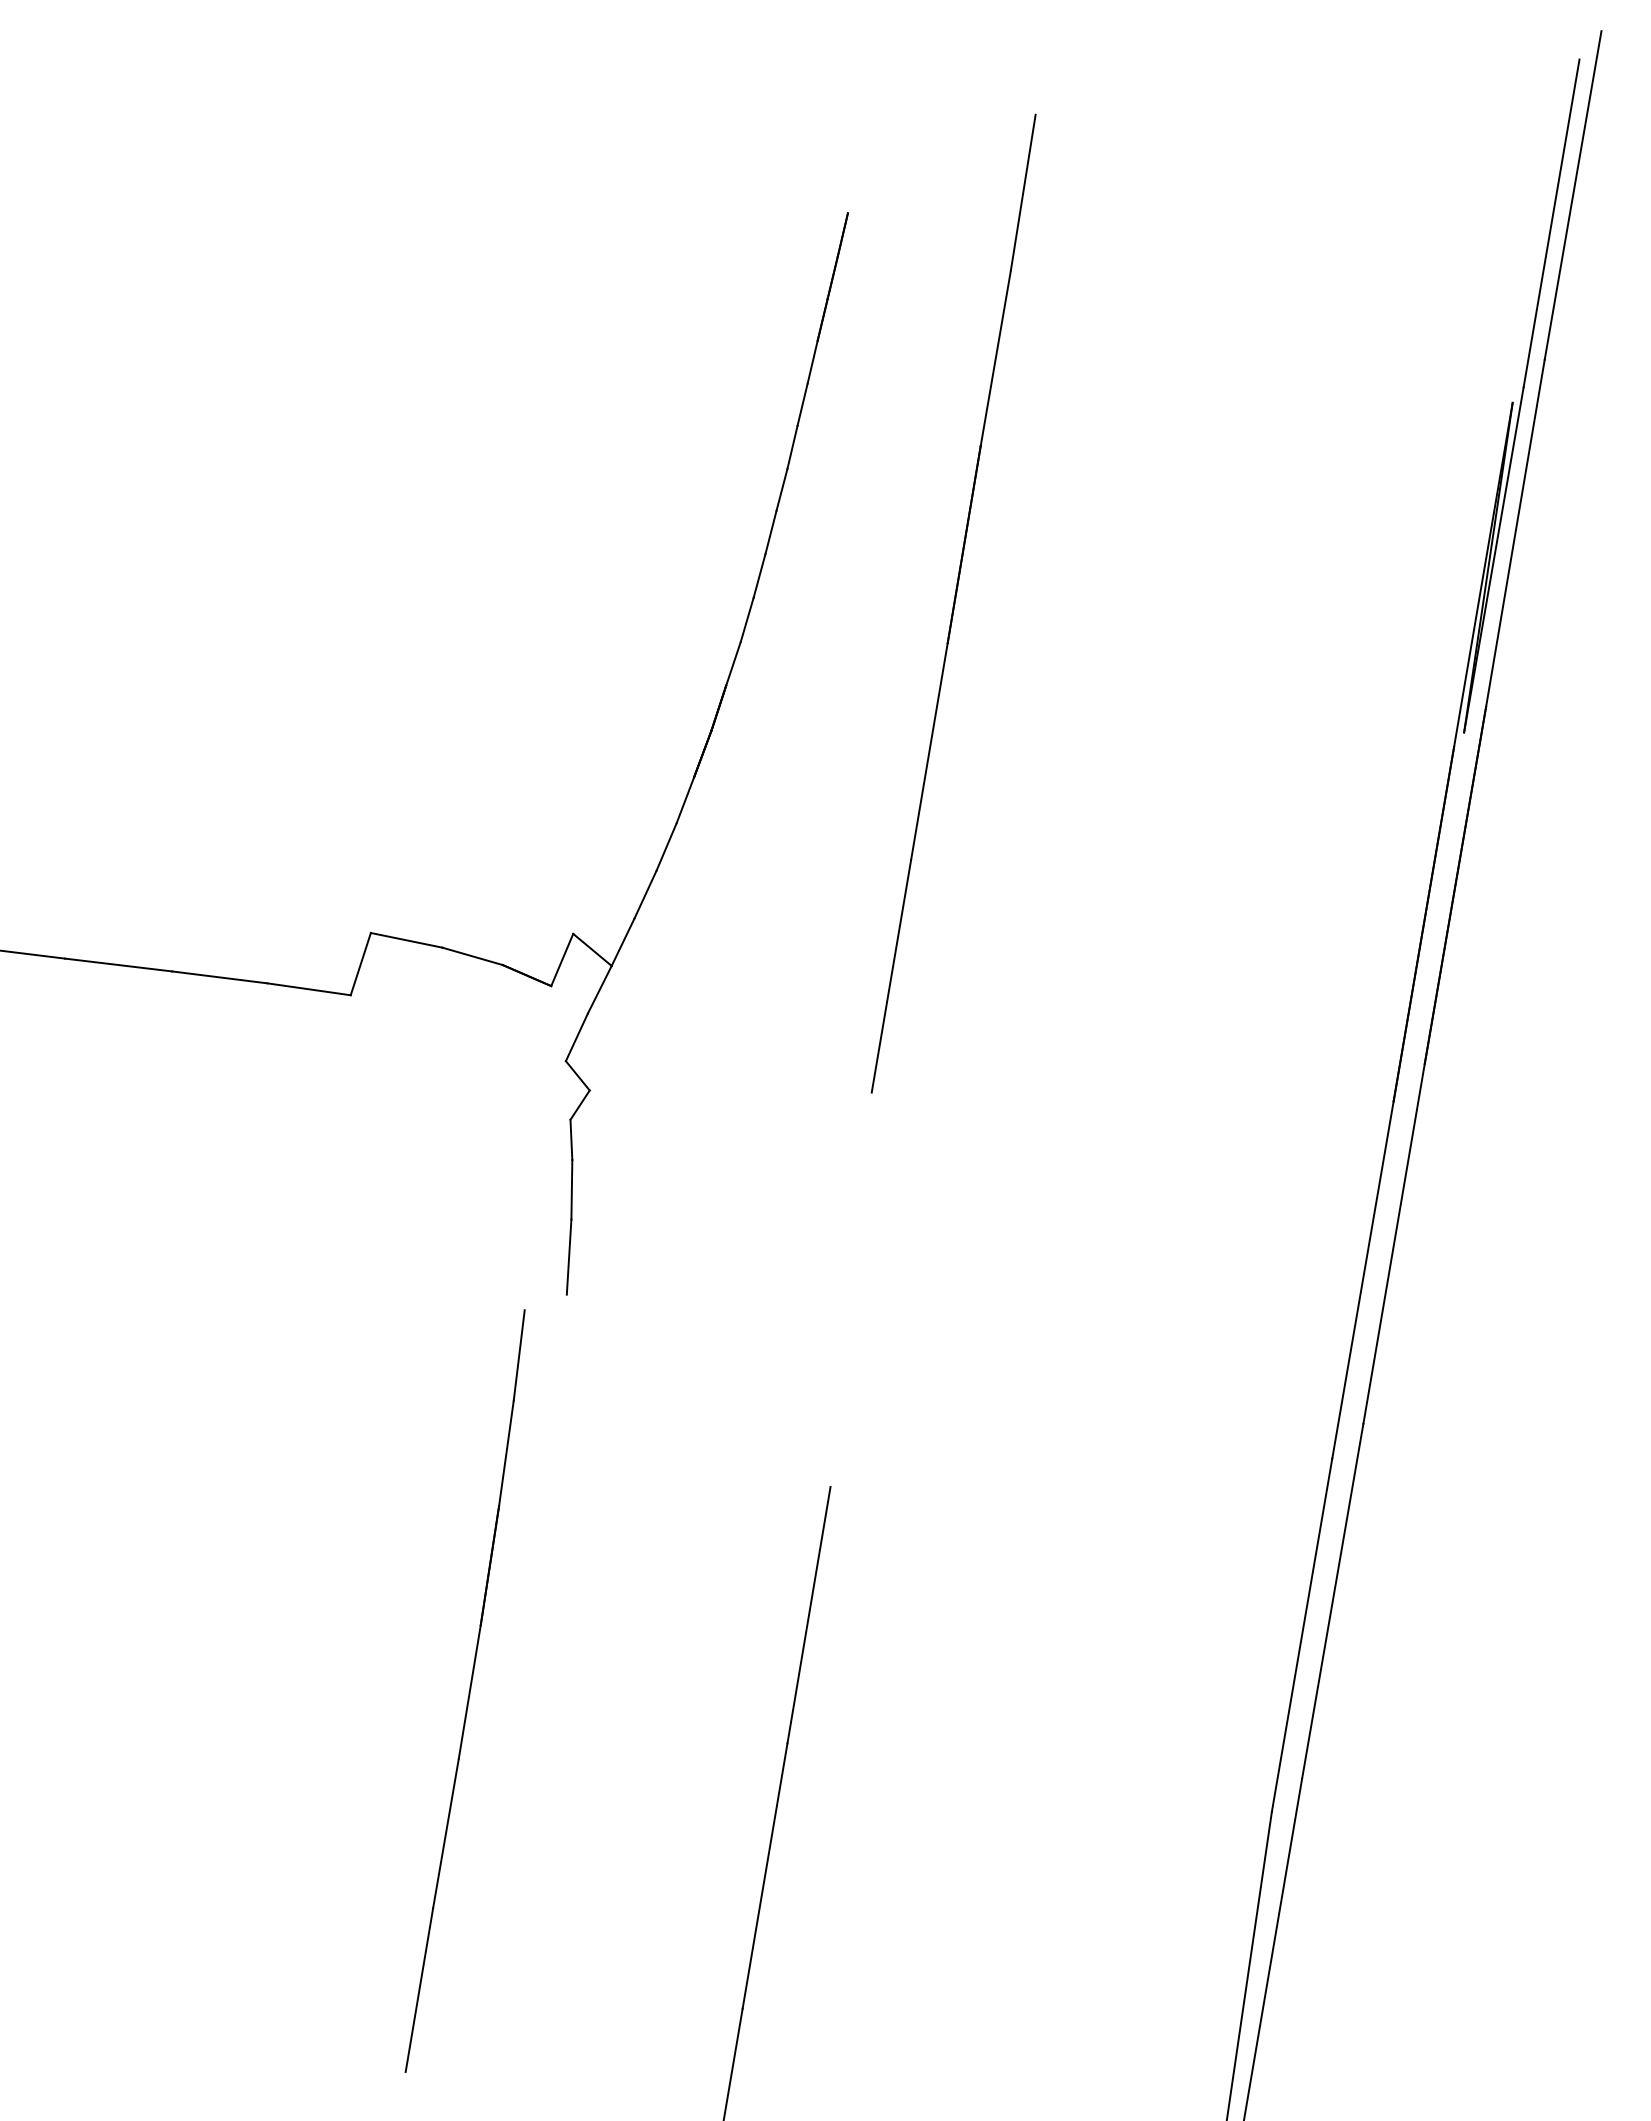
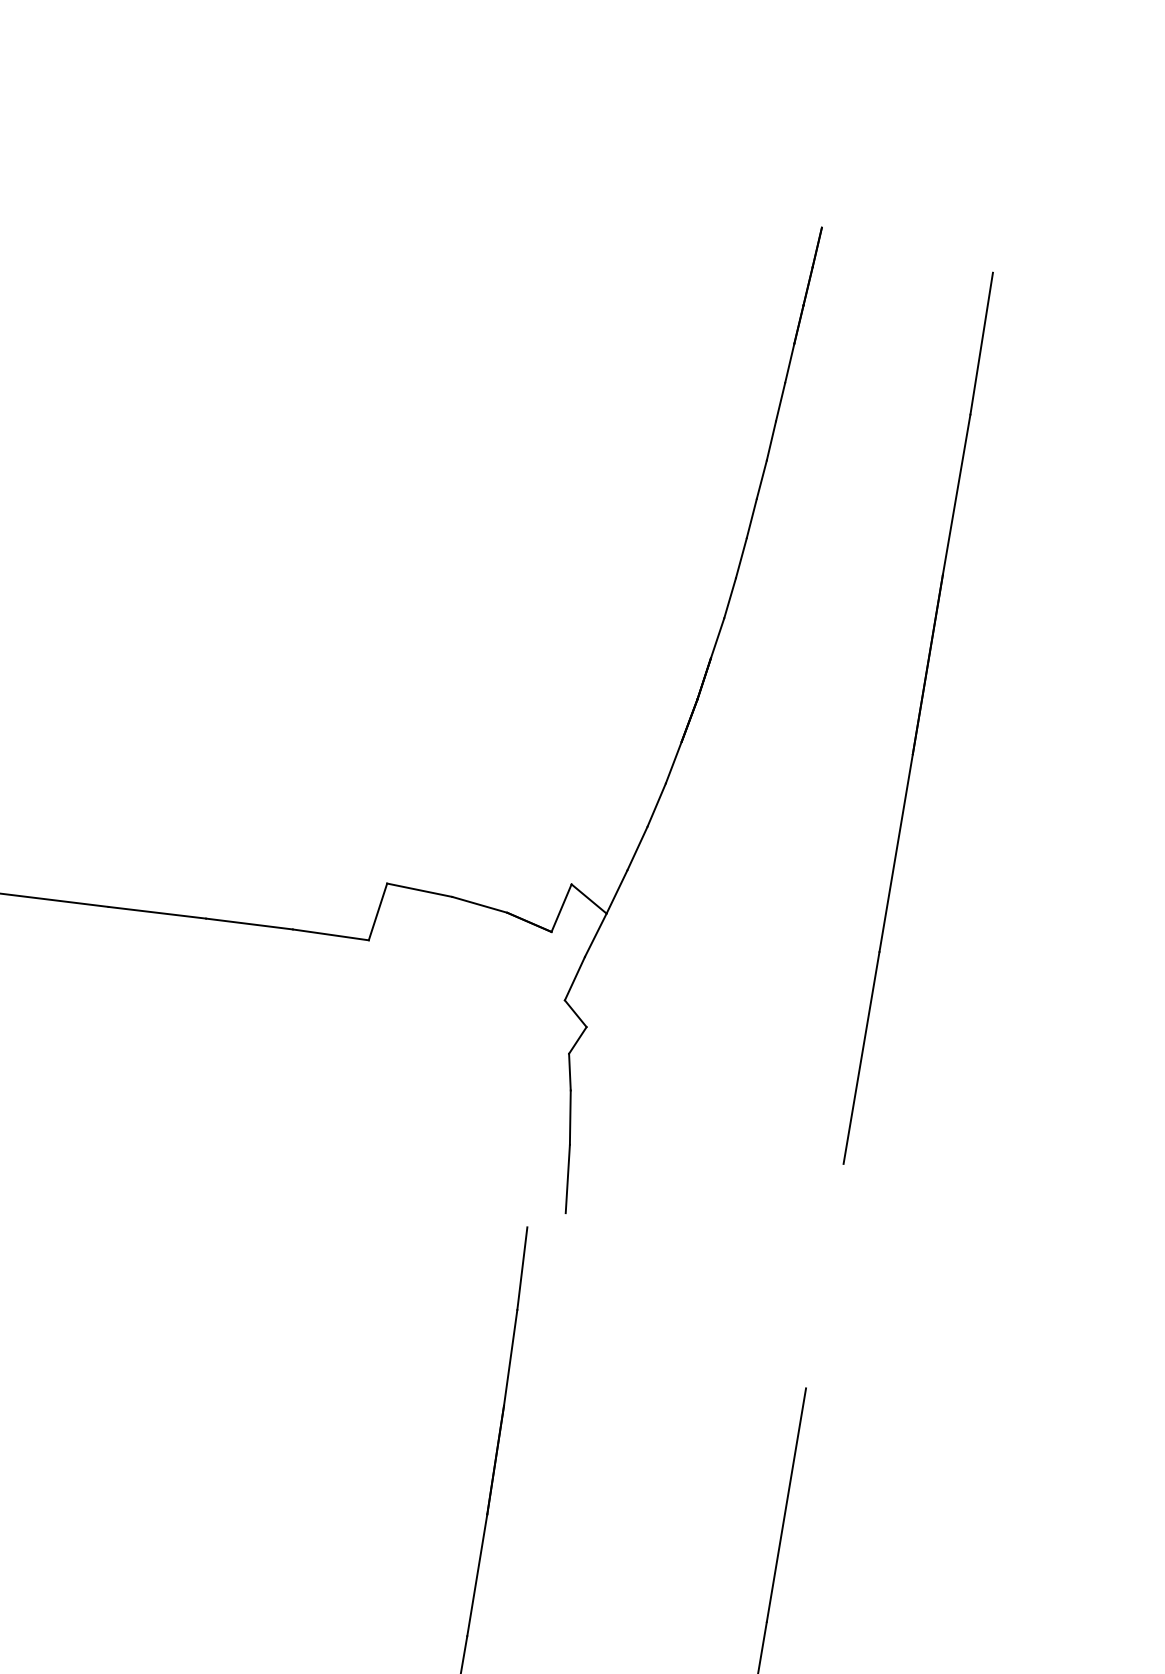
part: (953, 603) -> (918, 718), moved

